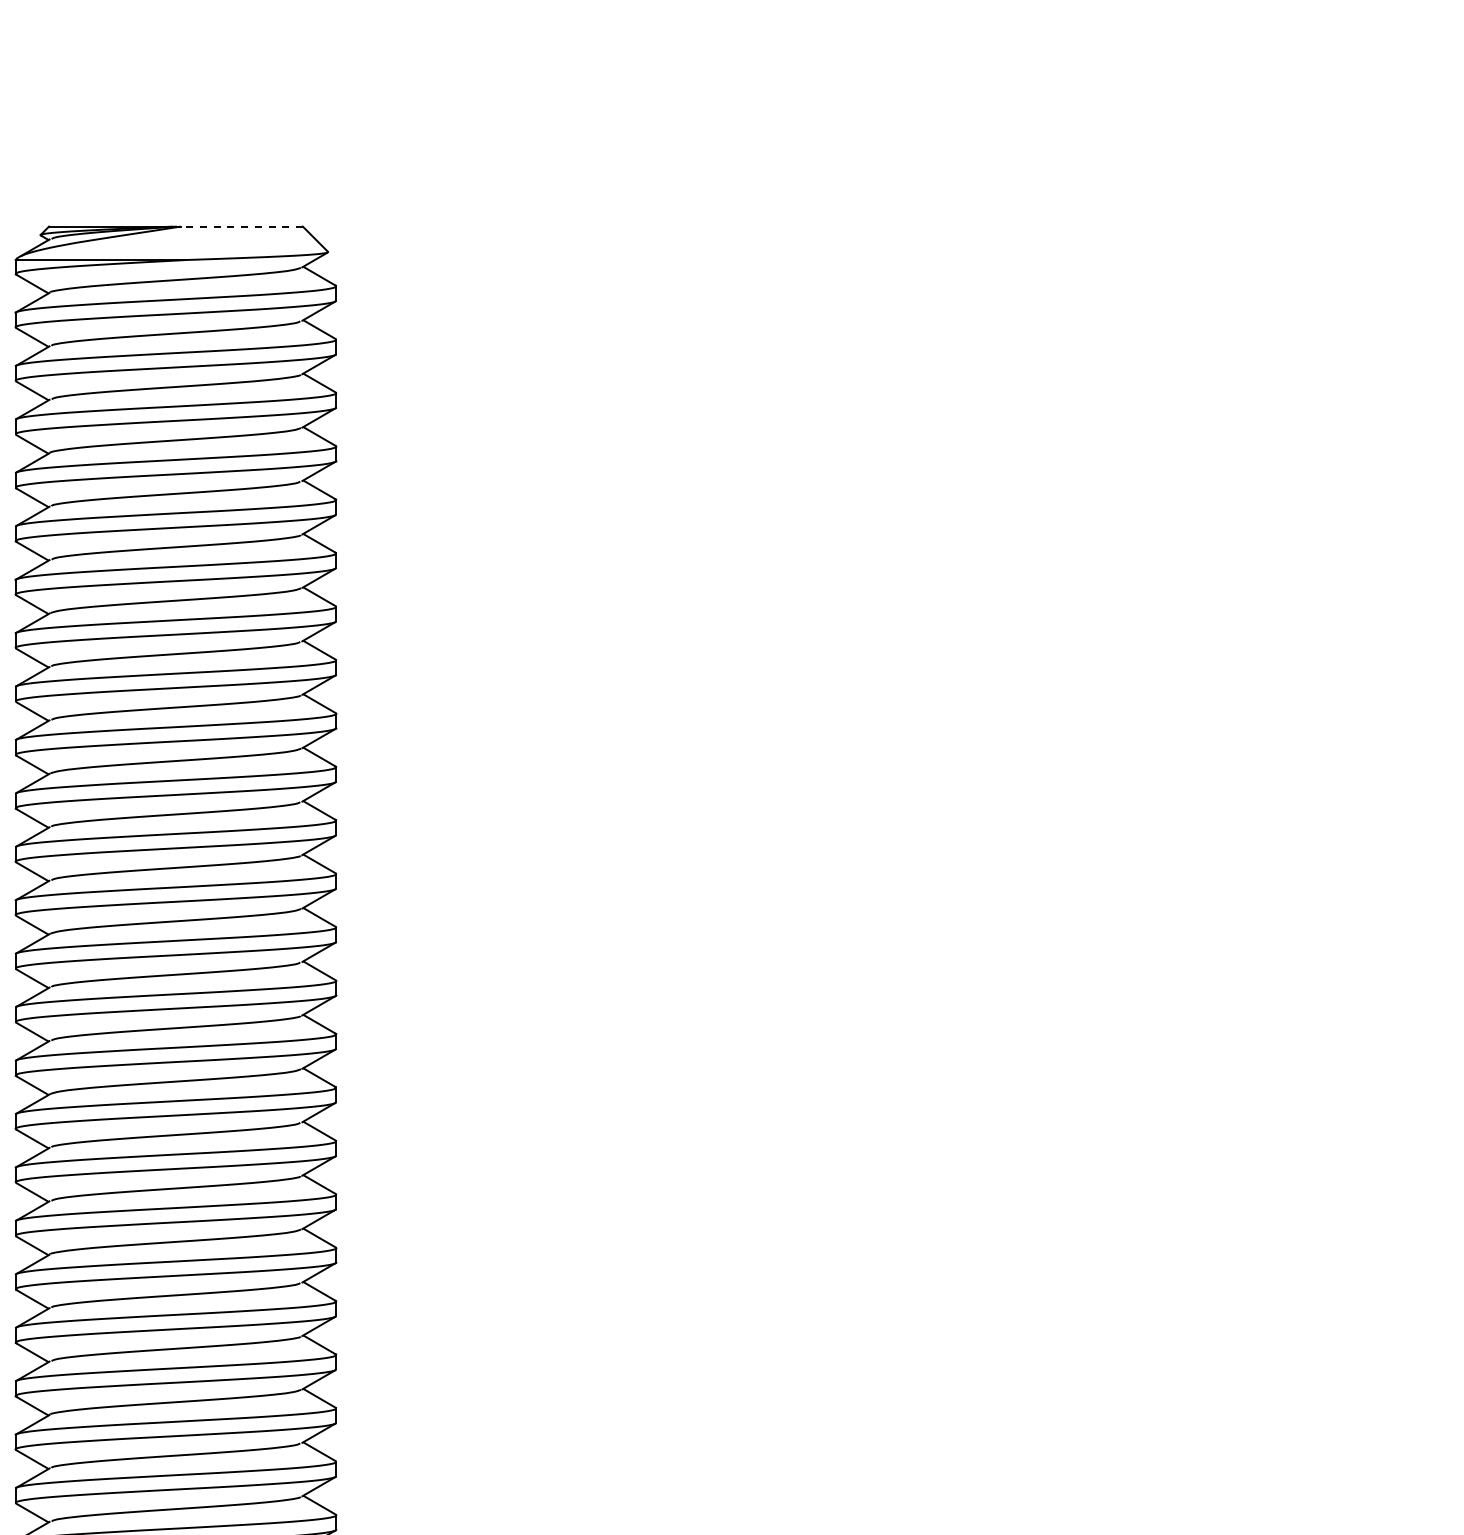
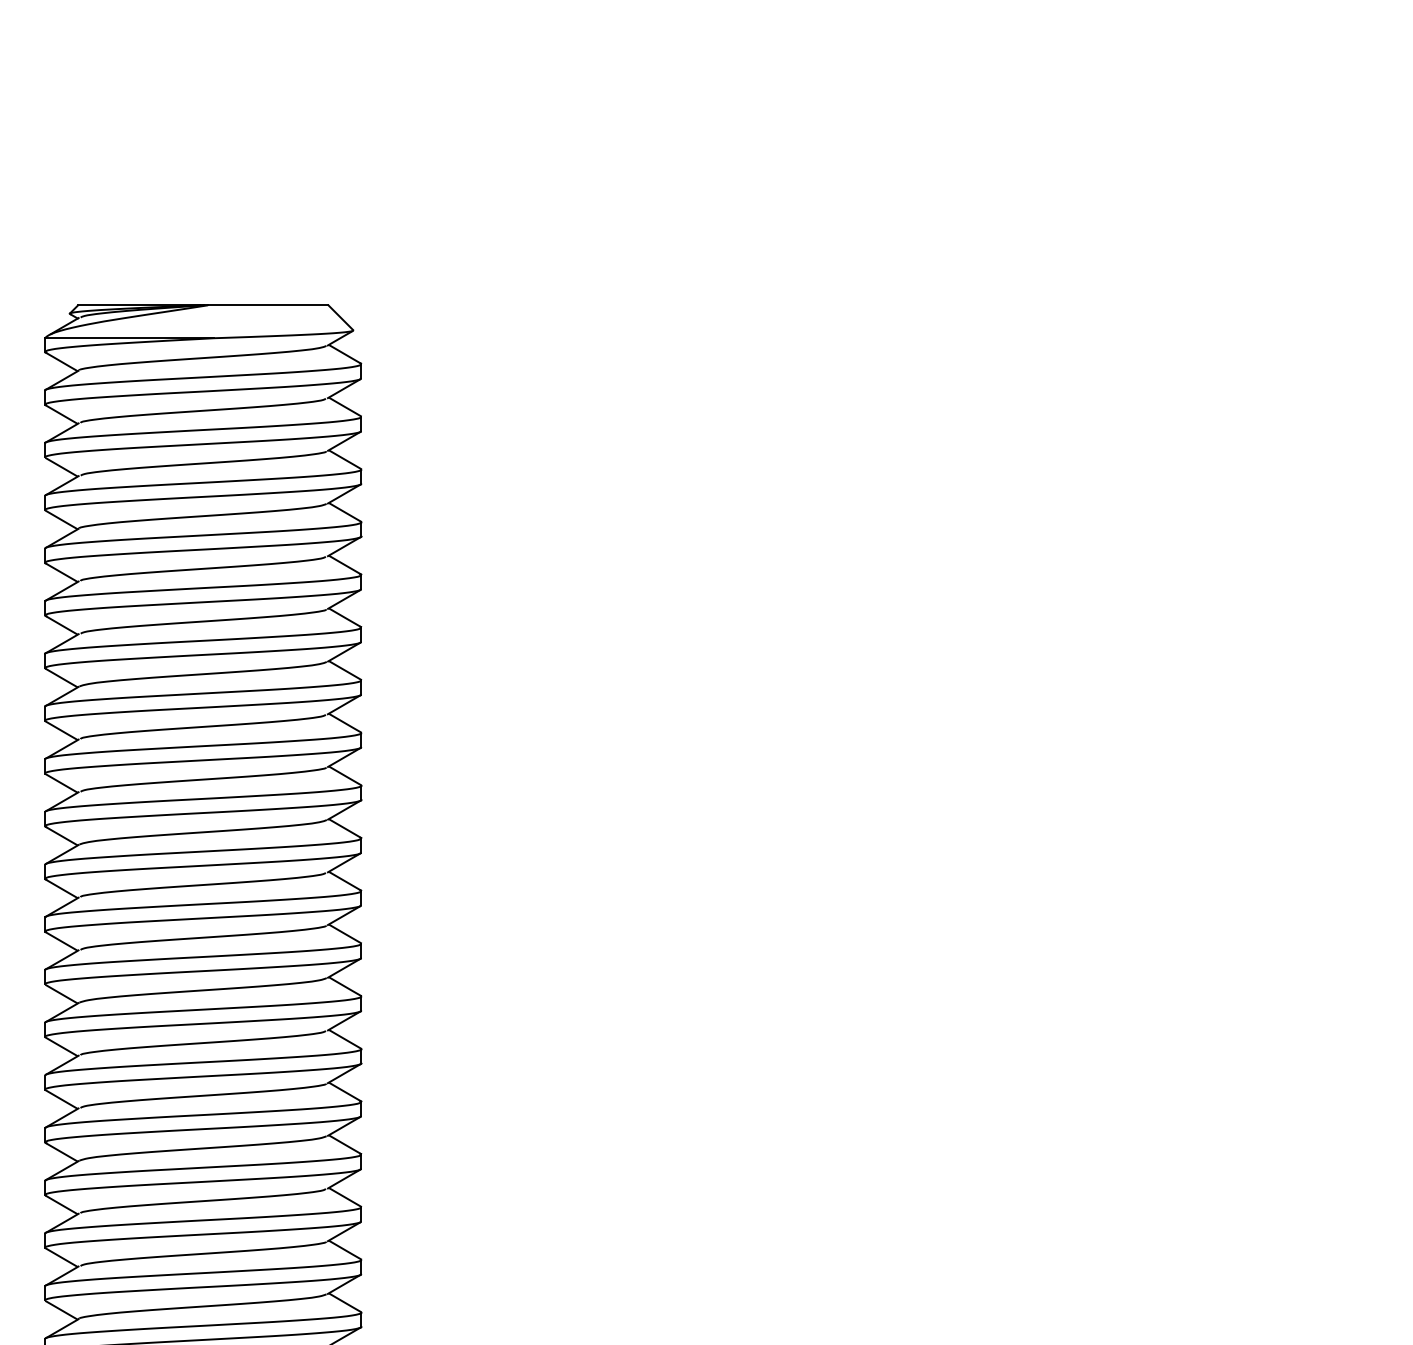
line: (241, 226) -> (267, 305), dashed -> solid

